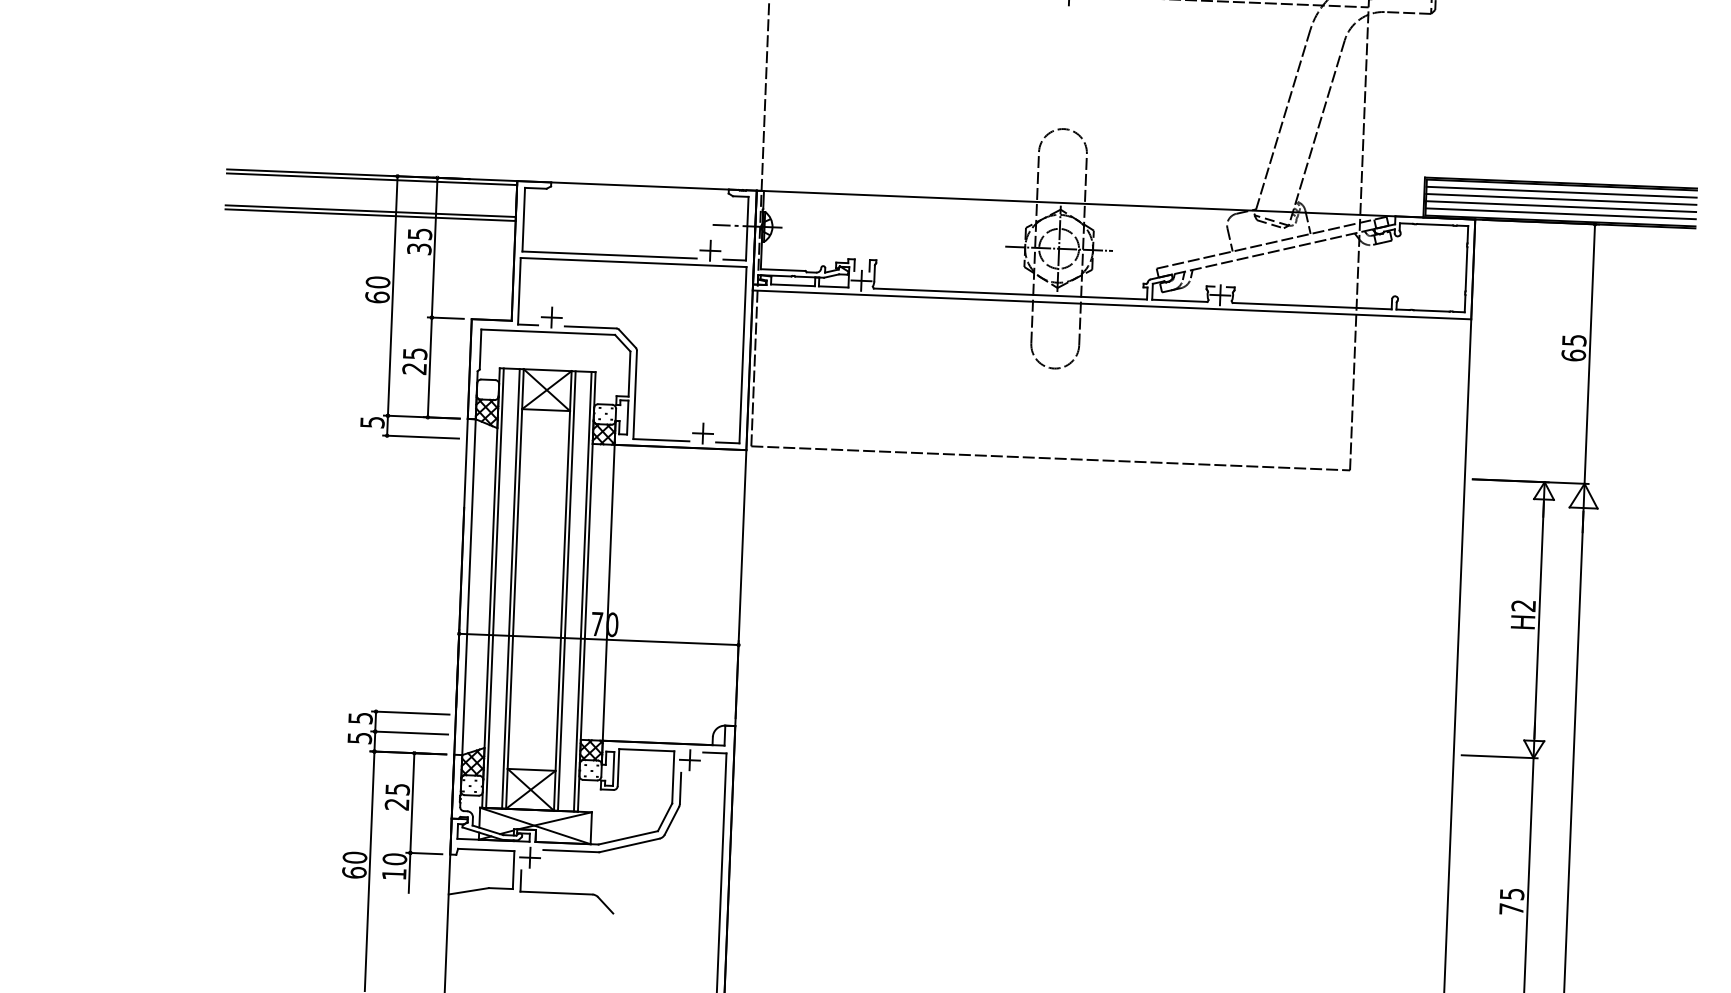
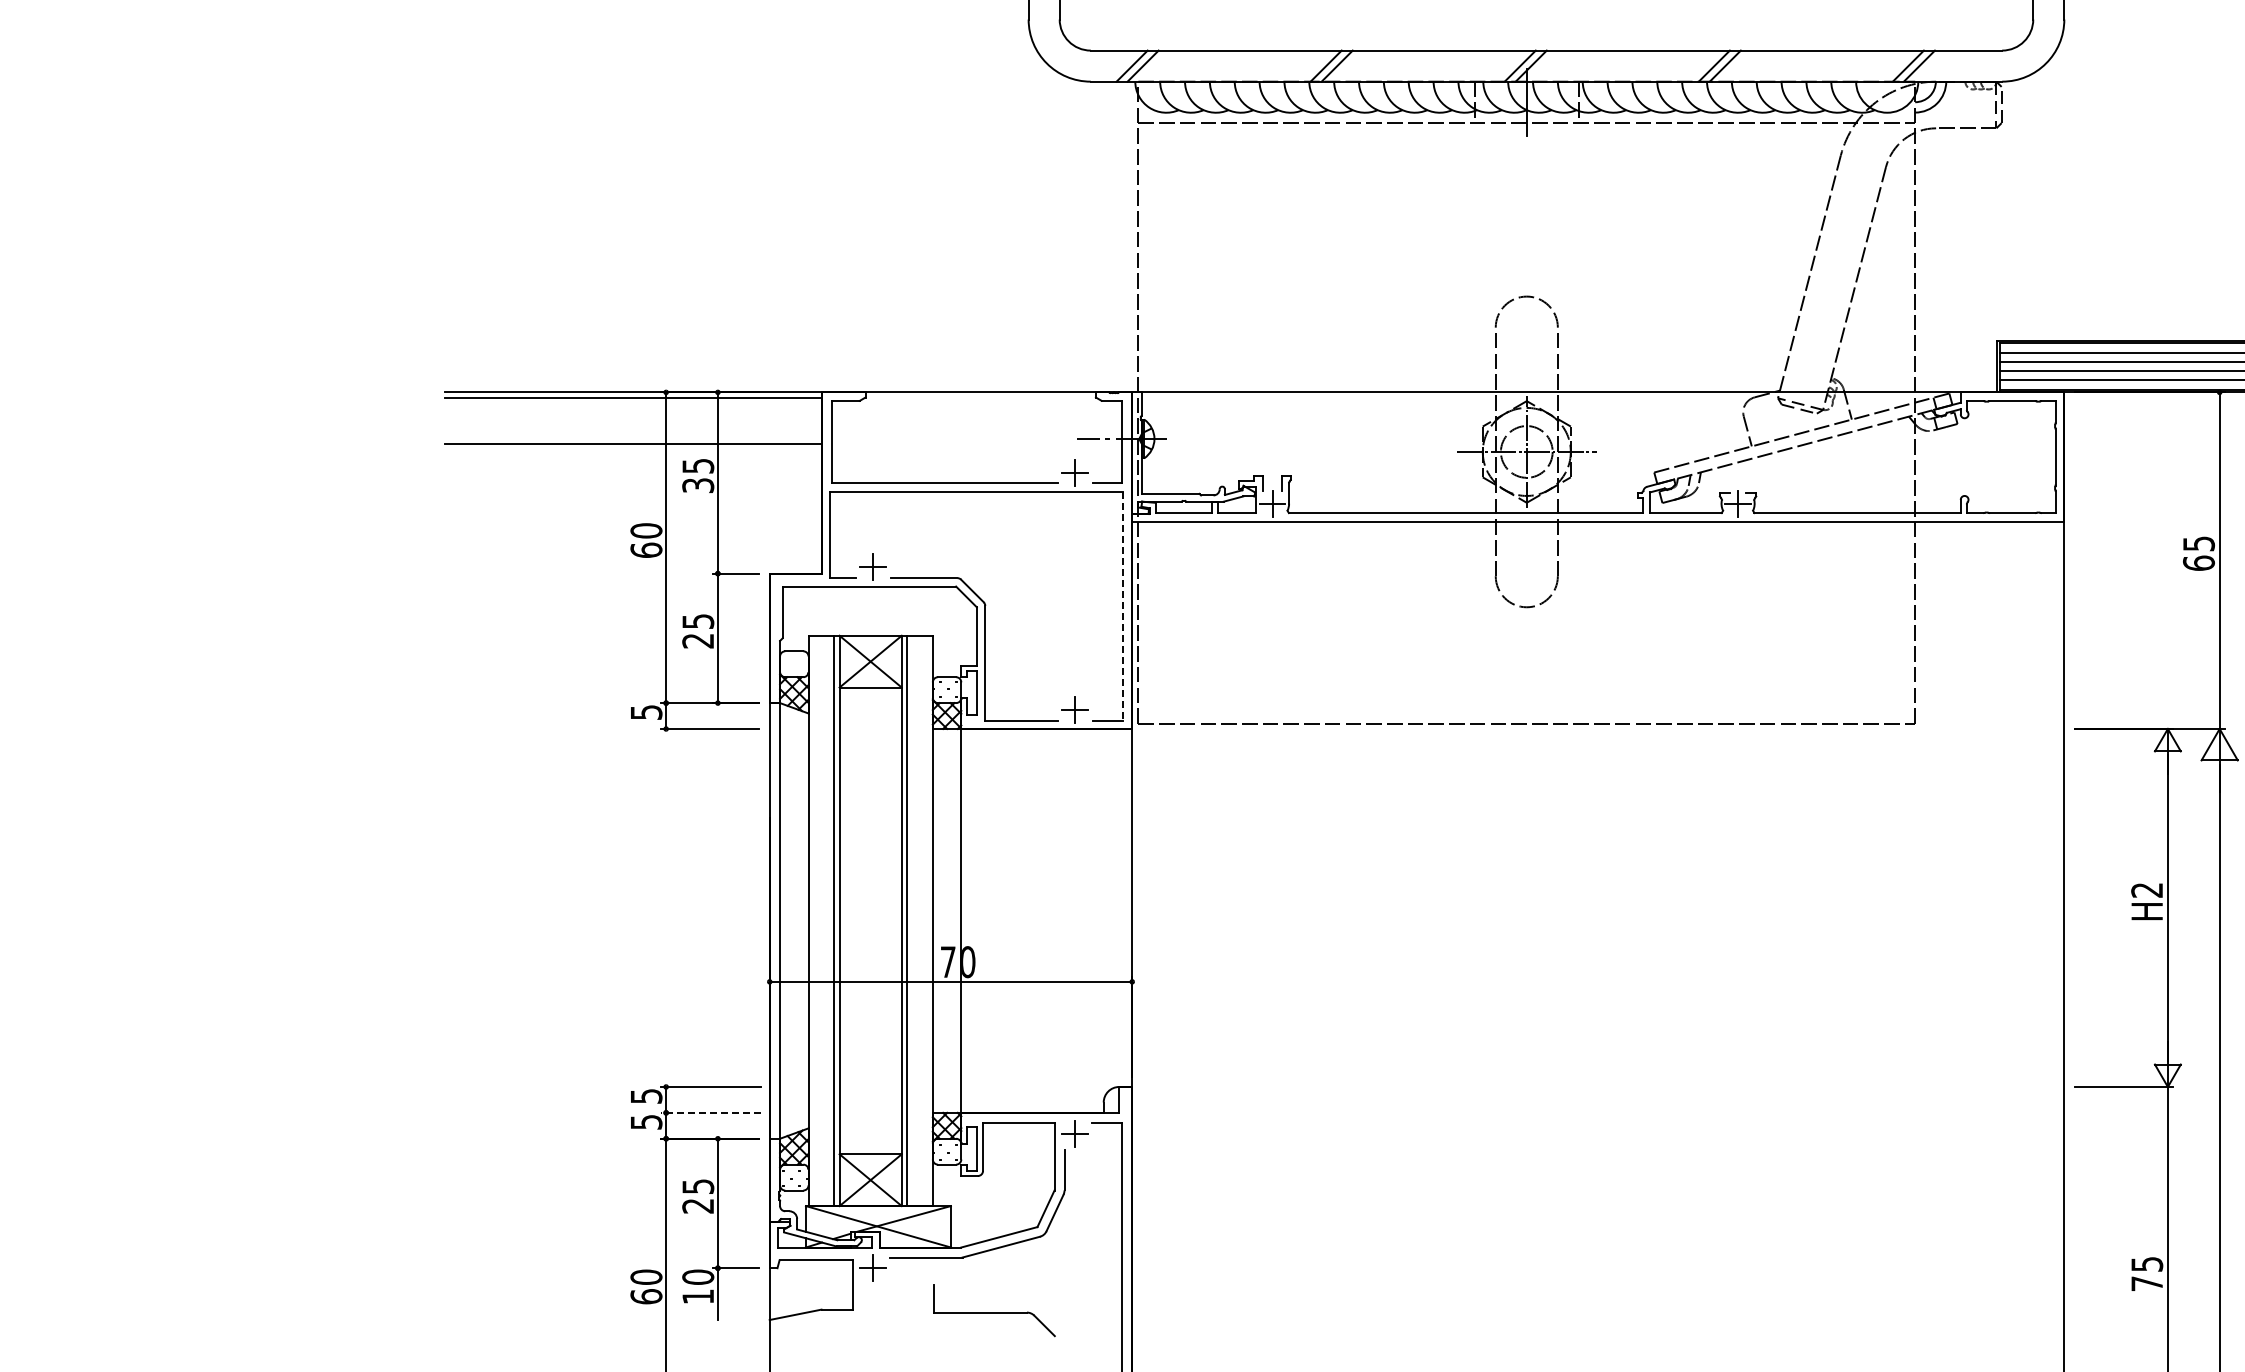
line: (370, 210) -> (633, 438), removed
line: (742, 355) -> (1122, 606), solid -> dashed
line: (494, 587) -> (813, 920), removed
line: (582, 591) -> (927, 920), removed
line: (409, 732) -> (710, 1112), solid -> dashed
part: (567, 891) -> (994, 1310), moved

